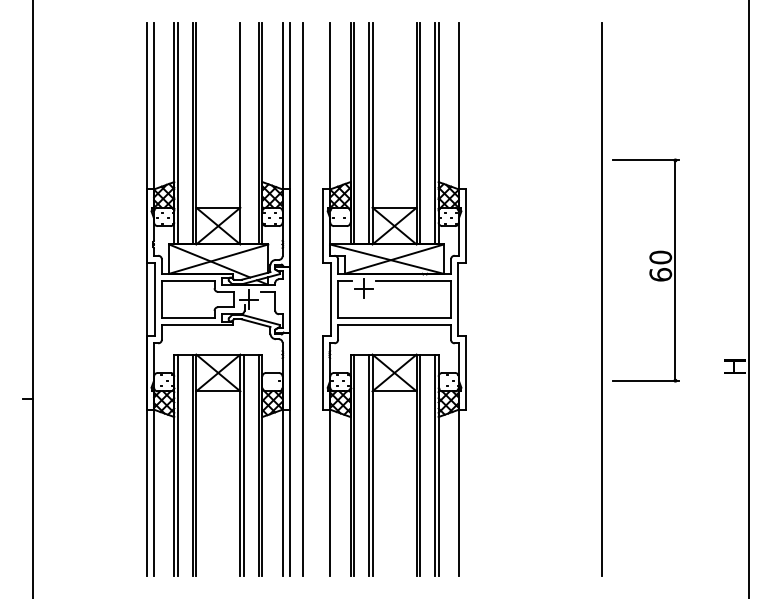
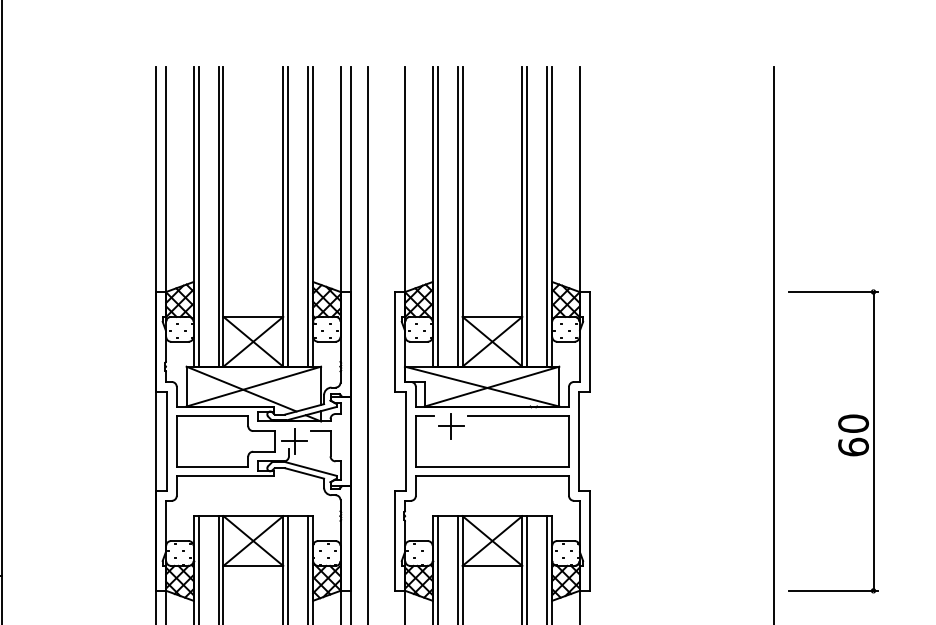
line: (244, 133) -> (288, 216), added
part: (645, 270) -> (832, 441), moved

